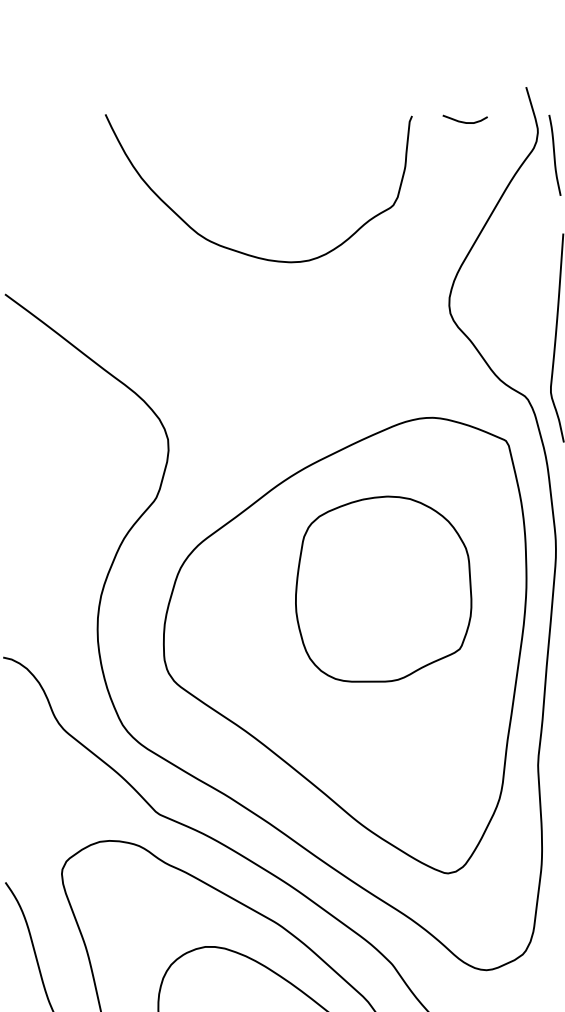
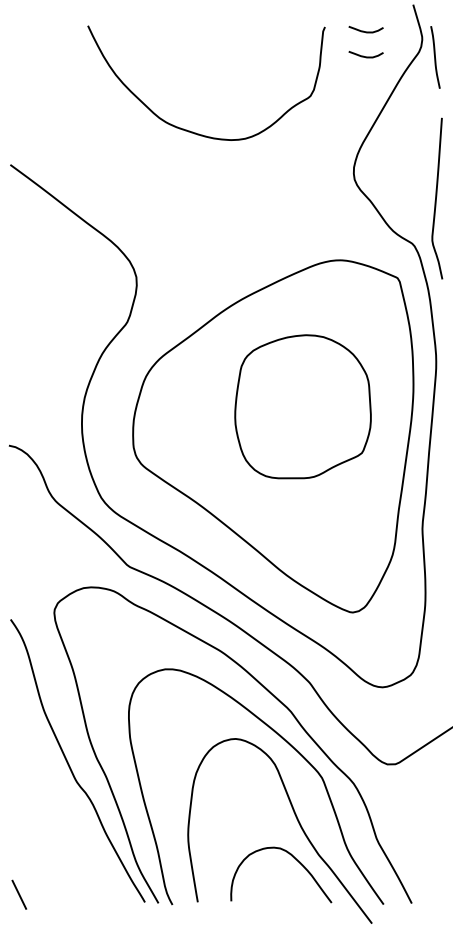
curve: (464, 154) -> (365, 56), added
part: (382, 588) -> (302, 406), moved

